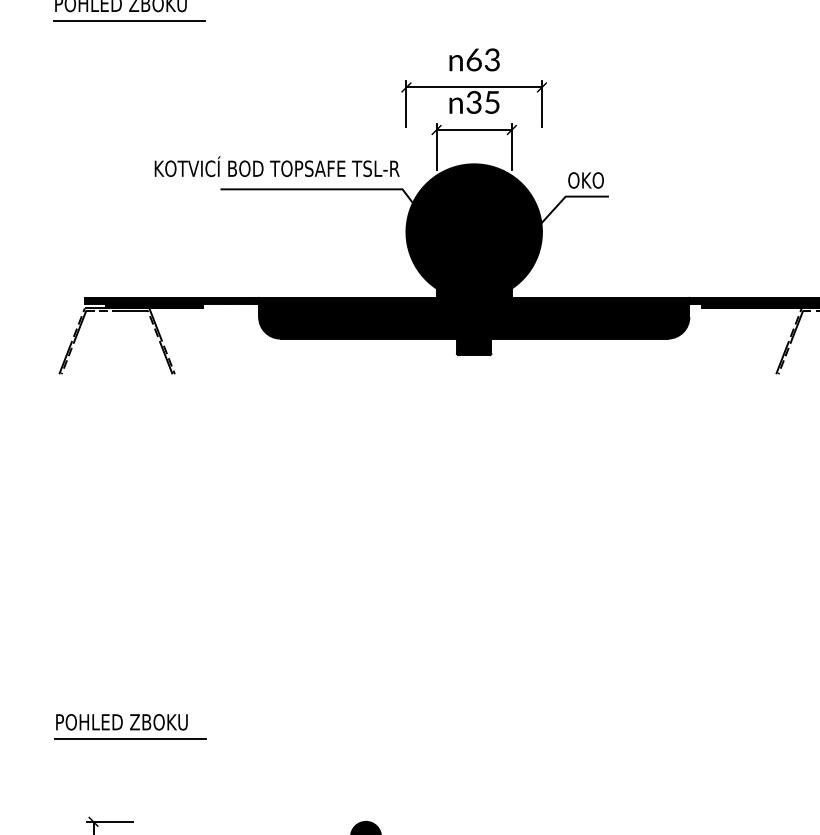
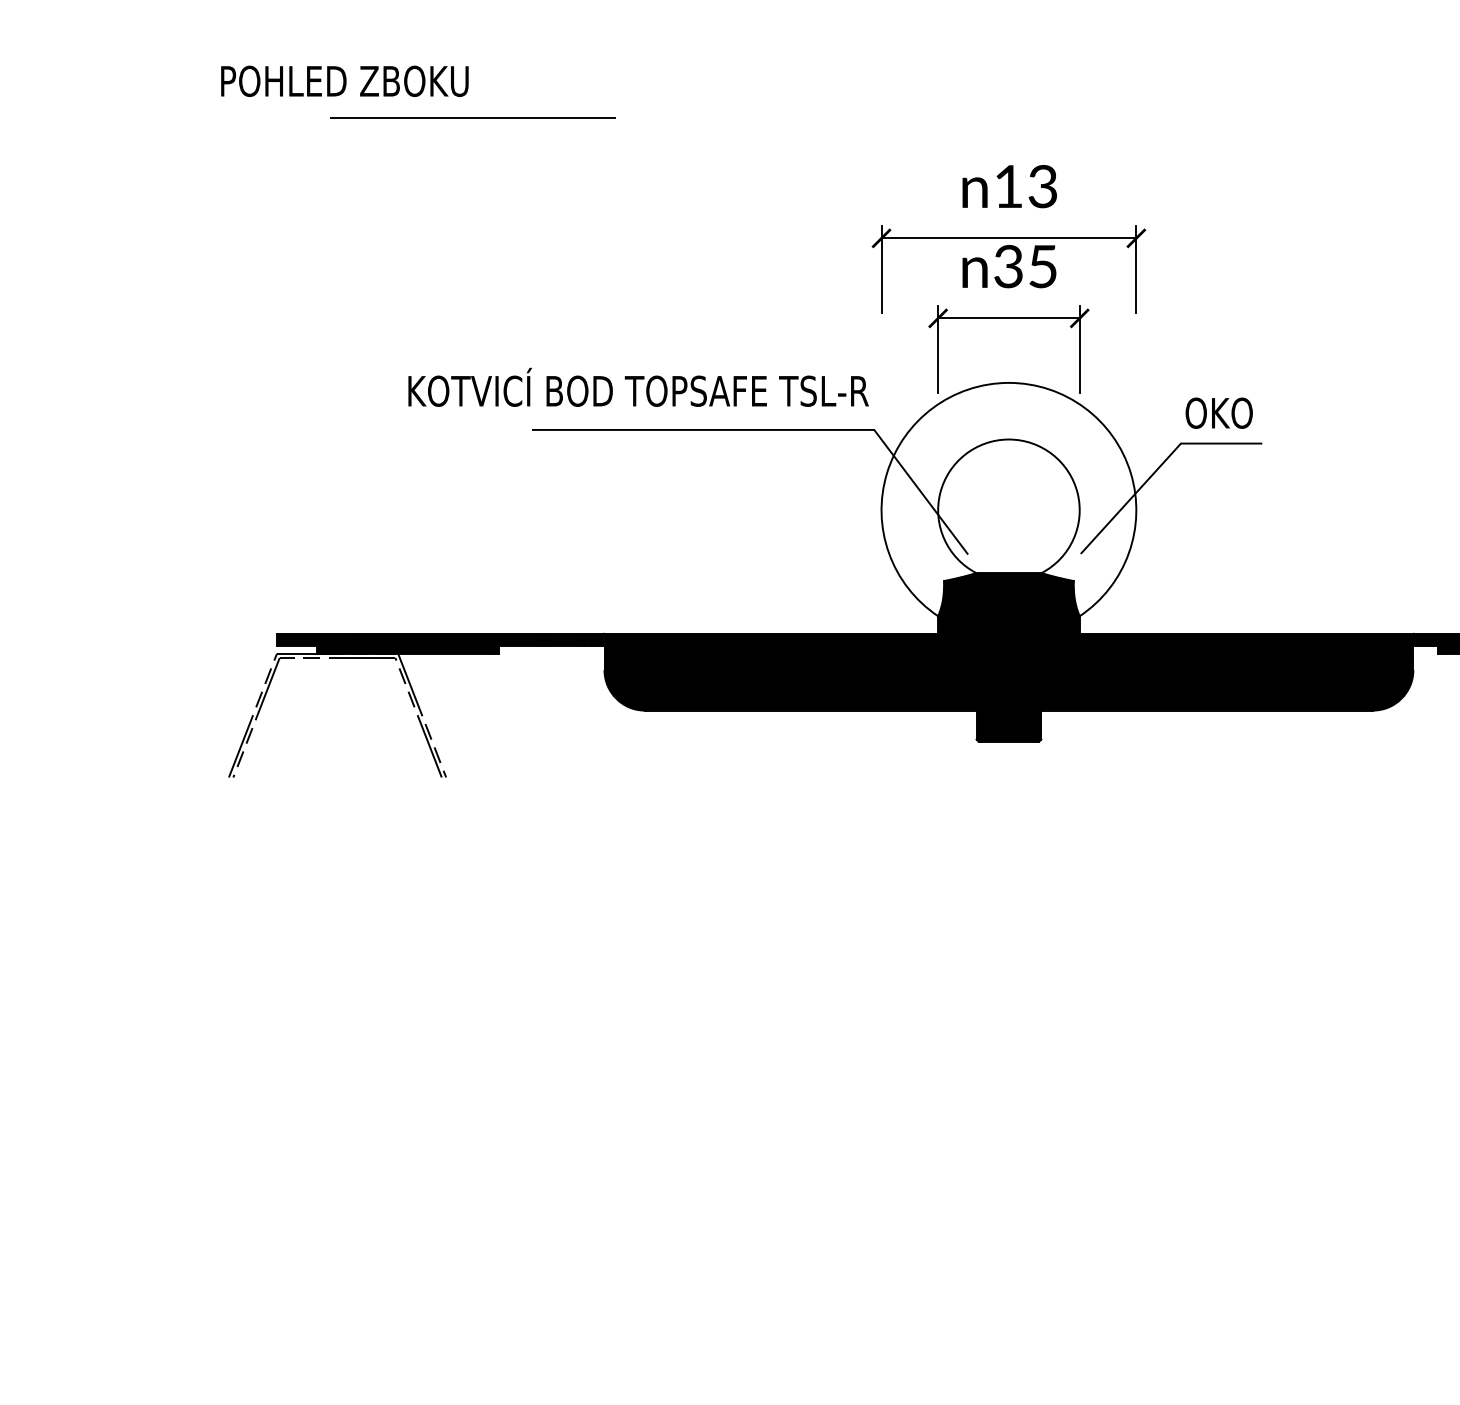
line: (129, 20) -> (473, 118), moved
text: (473, 59) -> (1007, 185), 63 -> 13
fill: (473, 226) -> (1007, 499), removed

